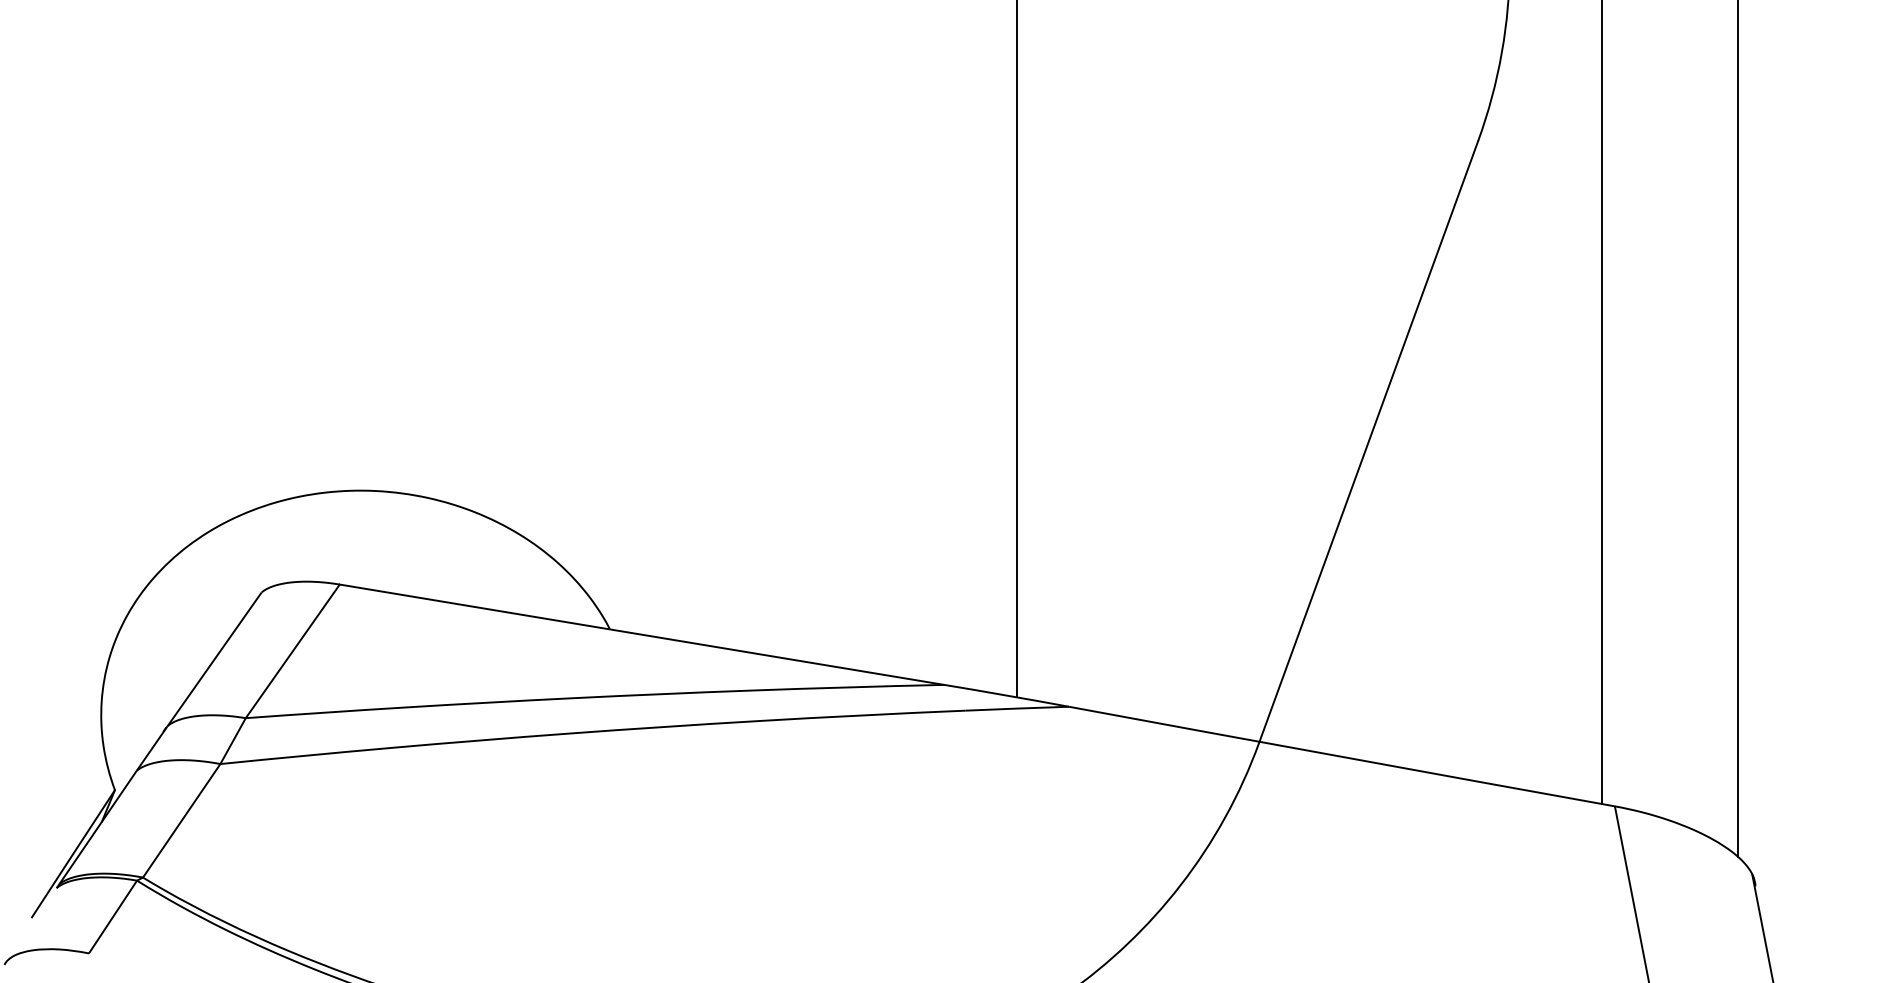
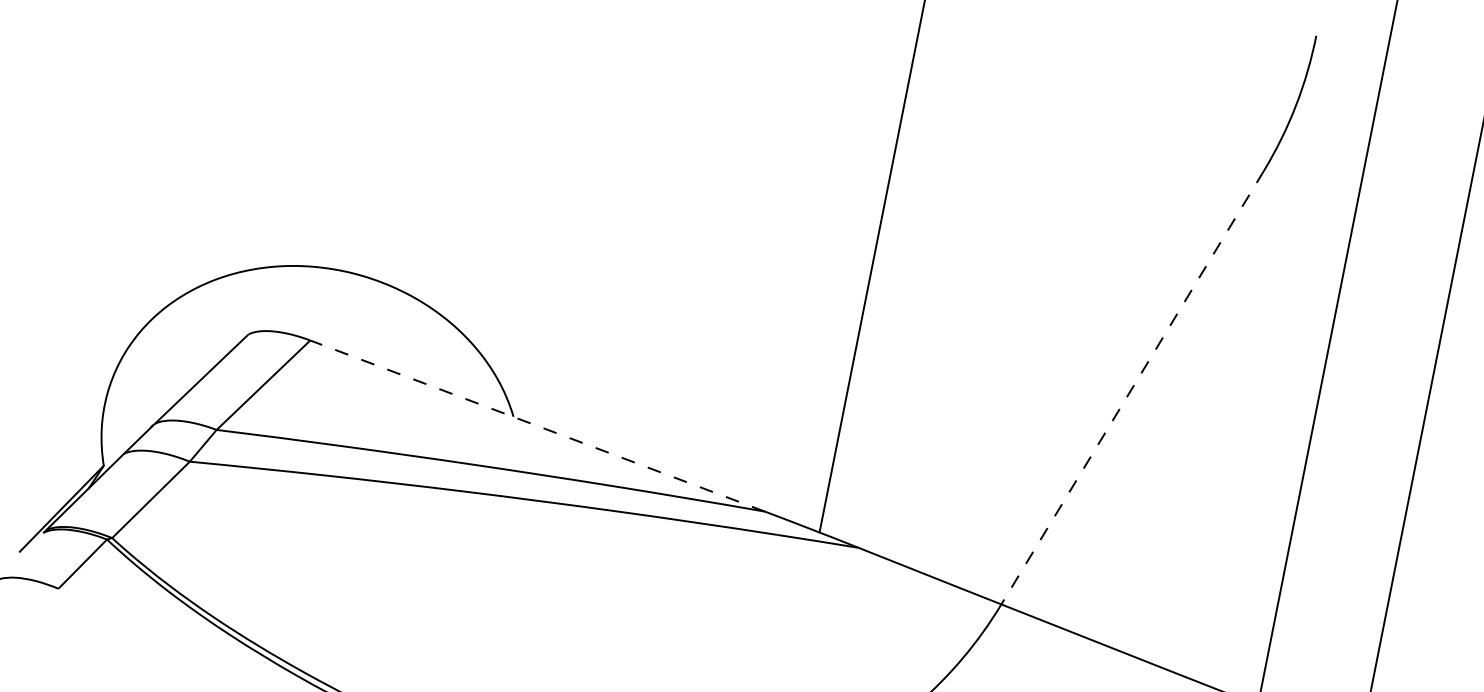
line: (1368, 442) -> (1132, 388), solid -> dashed
line: (641, 634) -> (537, 425), solid -> dashed

